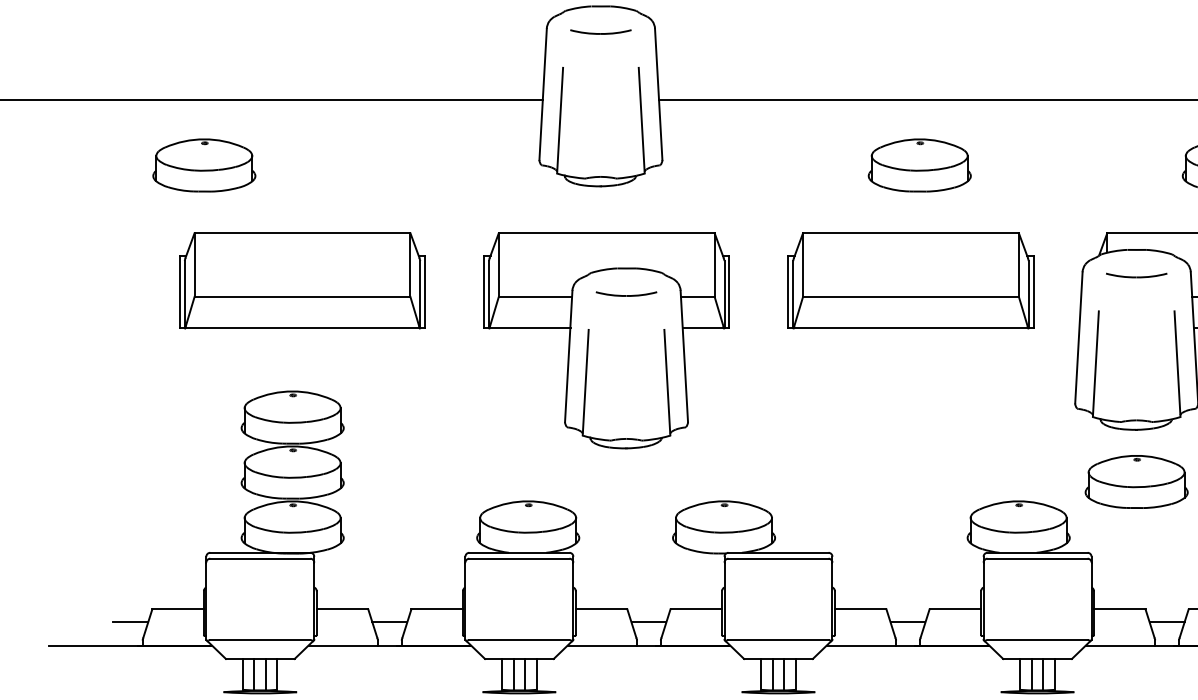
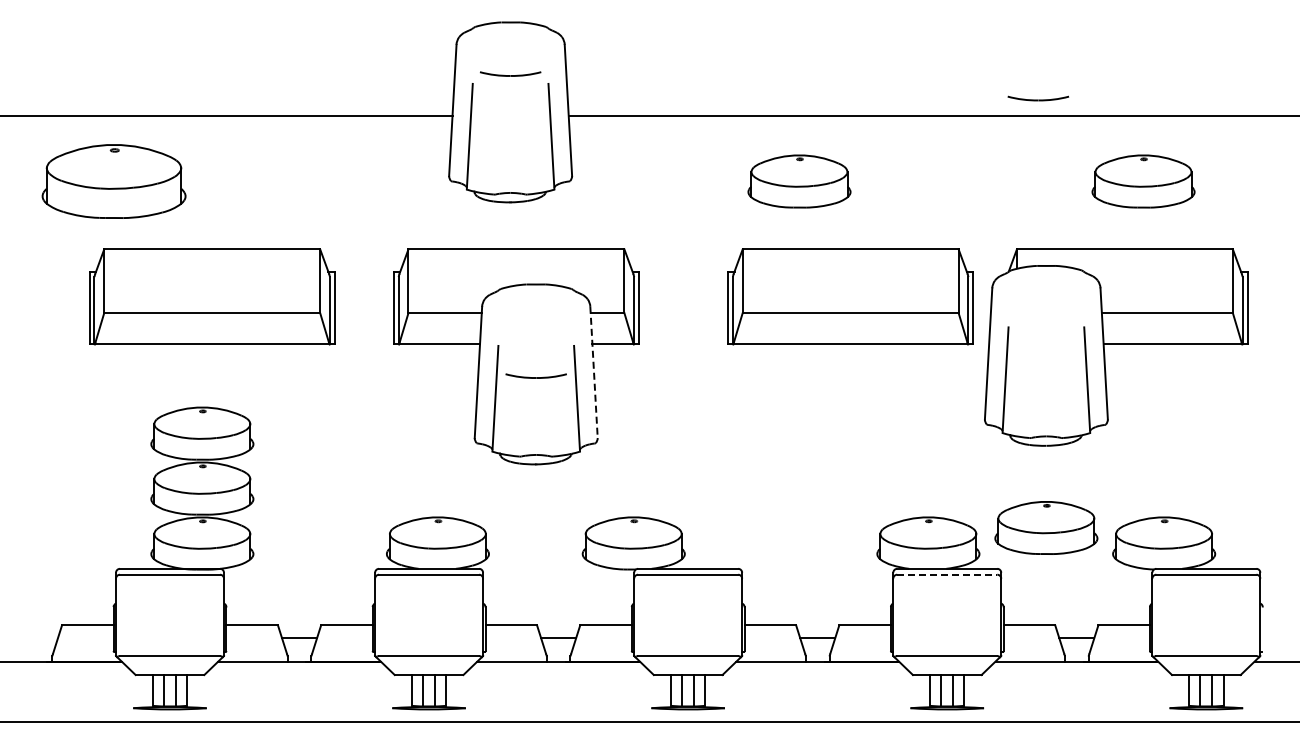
part: (600, 31) -> (510, 73), moved
part: (203, 165) -> (113, 181), size x1.4
part: (919, 165) -> (799, 181), moved
part: (1136, 275) -> (1038, 98), moved
part: (910, 280) -> (850, 296), moved
part: (625, 293) -> (535, 375), moved
line: (684, 356) -> (594, 372), solid -> dashed
part: (1136, 481) -> (1046, 527), moved
line: (1037, 558) -> (947, 574), solid -> dashed
line: (130, 622) -> (40, 638), removed

